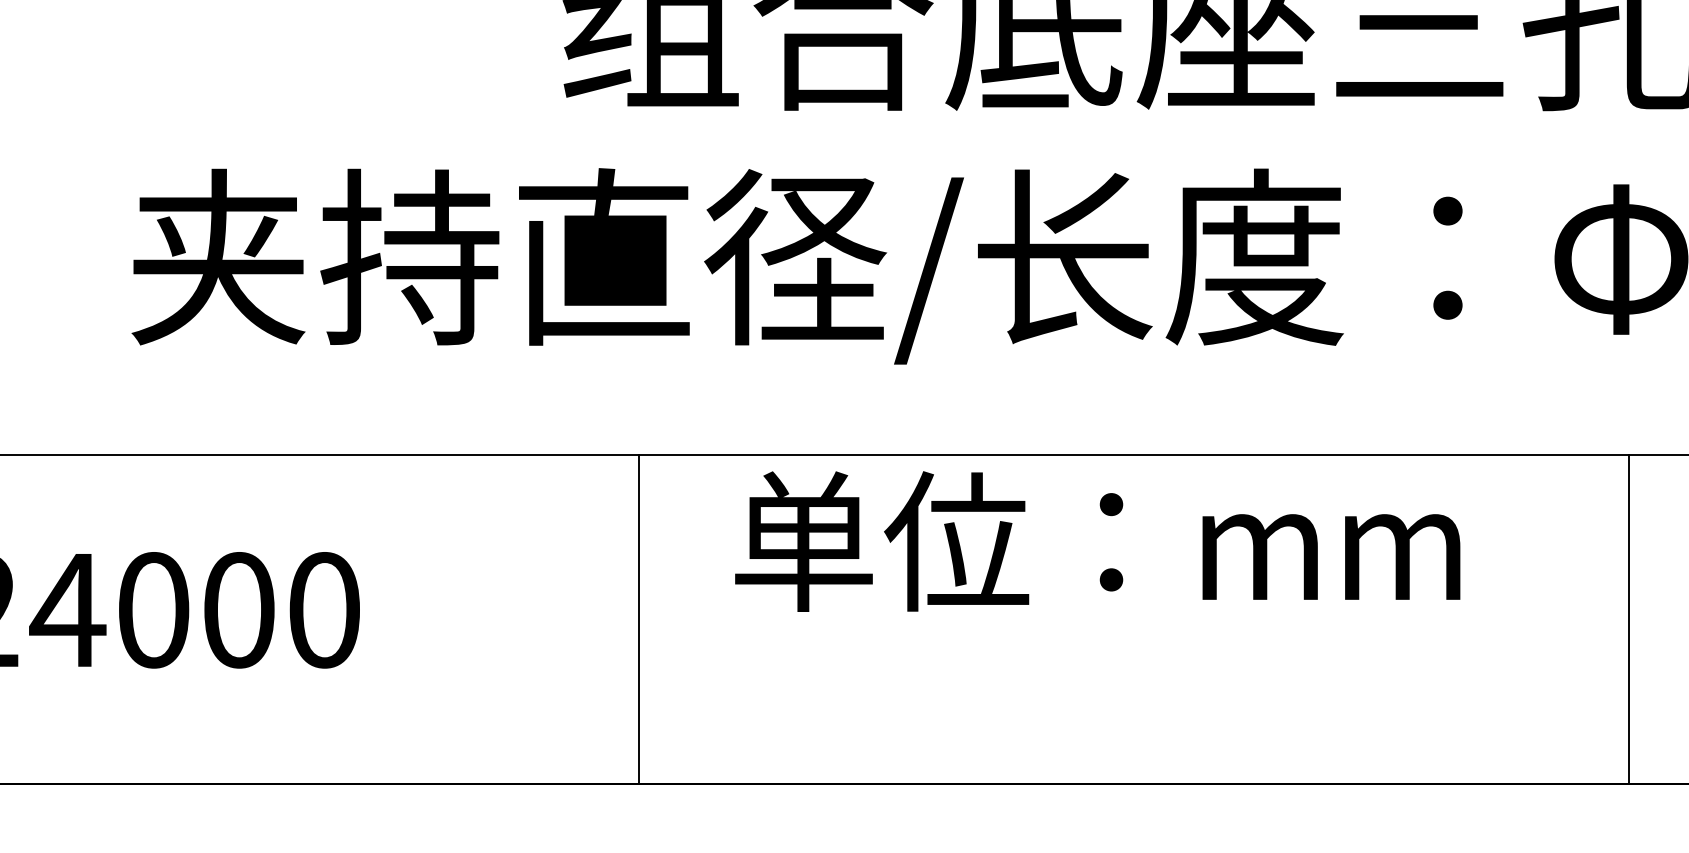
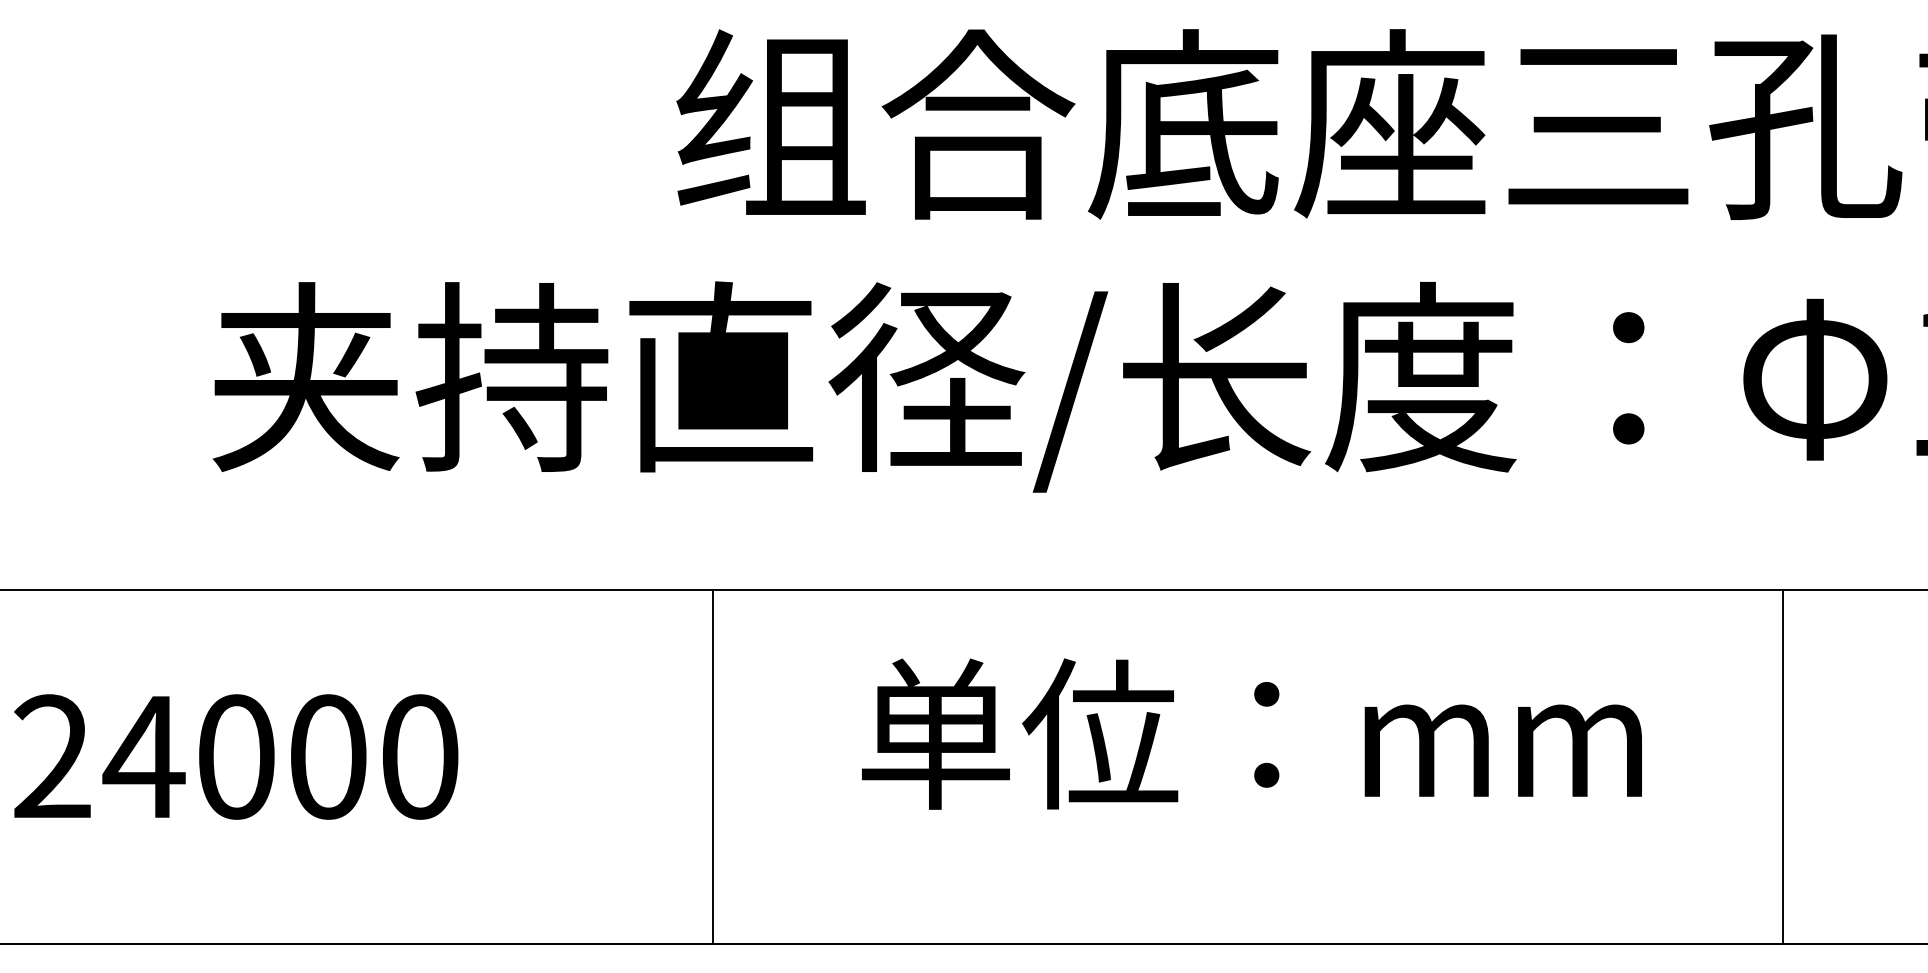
text: (1097, 541) -> (1251, 733), moved
line: (639, 619) -> (713, 766), moved
line: (1628, 619) -> (1782, 766), moved

